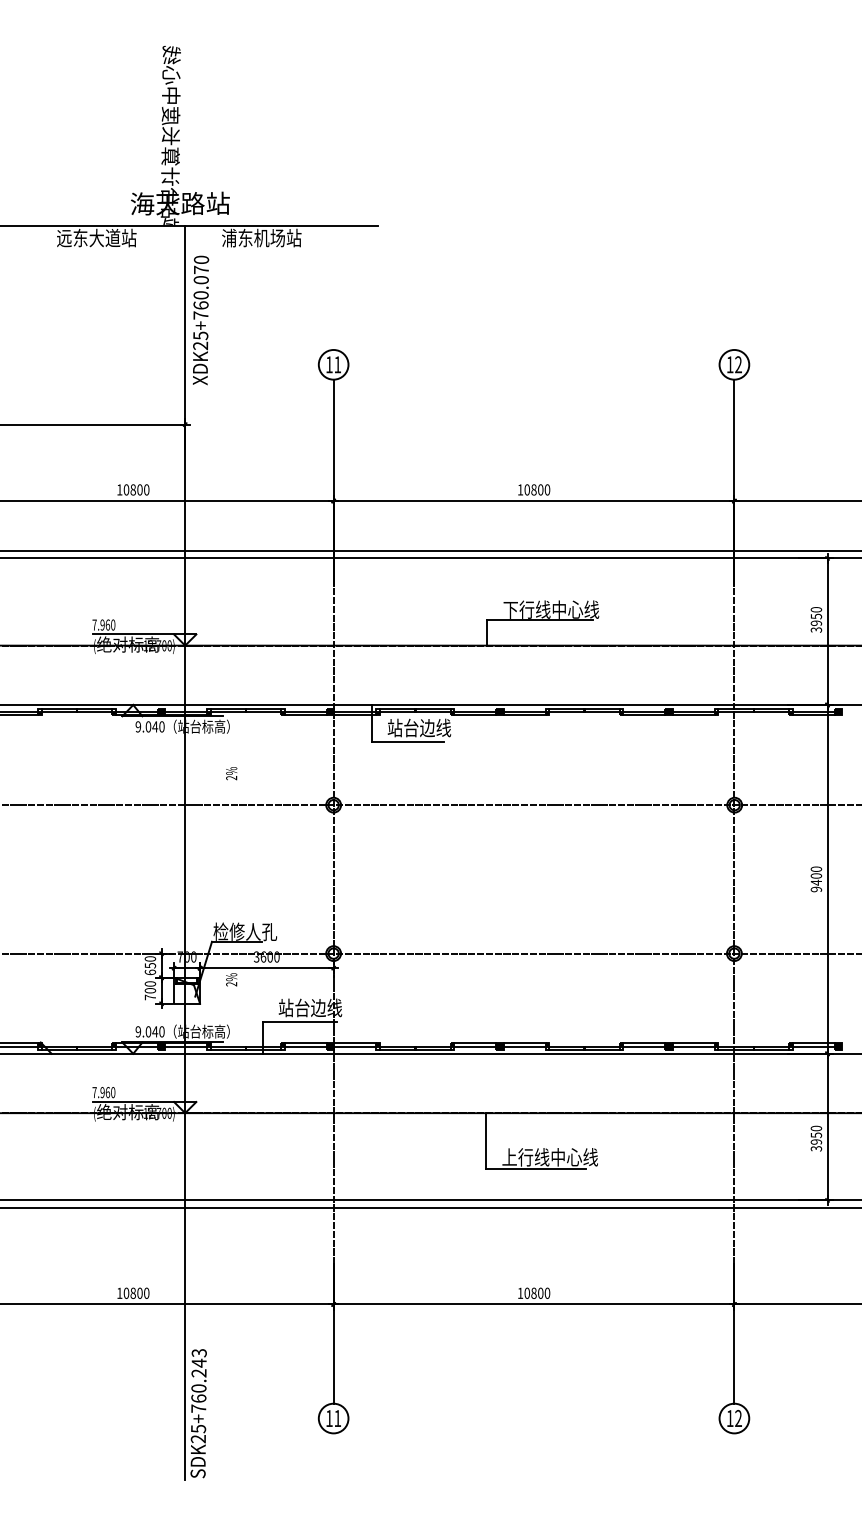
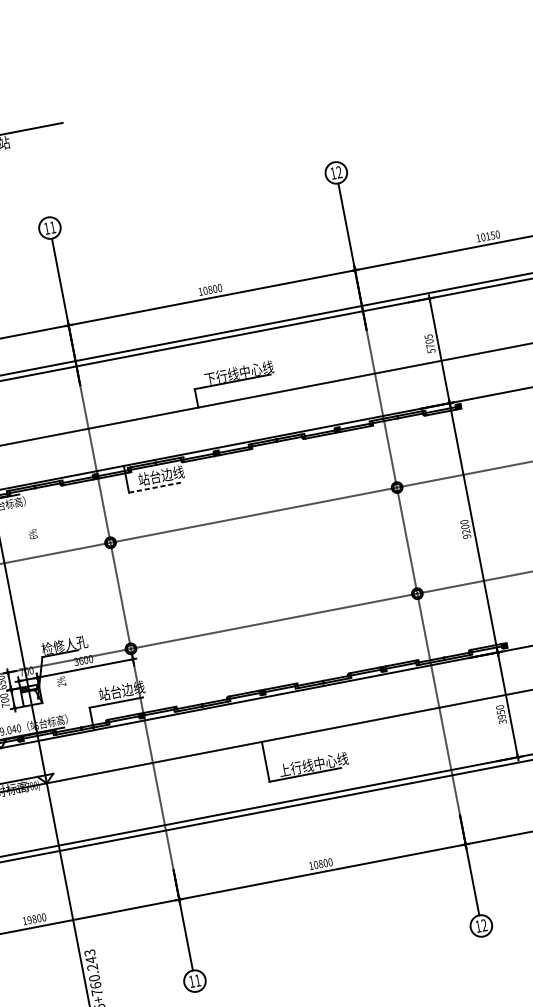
text: (816, 619) -> (430, 343), 3950 -> 5705
line: (408, 742) -> (155, 487), solid -> dashed
text: (231, 777) -> (33, 537), 2% -> 6%
text: (815, 882) -> (465, 531), 9400 -> 9200
text: (126, 1292) -> (29, 919), 10800 -> 19800

